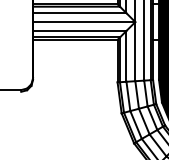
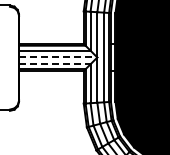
line: (84, 22) -> (58, 57), solid -> dashed
line: (79, 31) -> (54, 64), solid -> dashed

